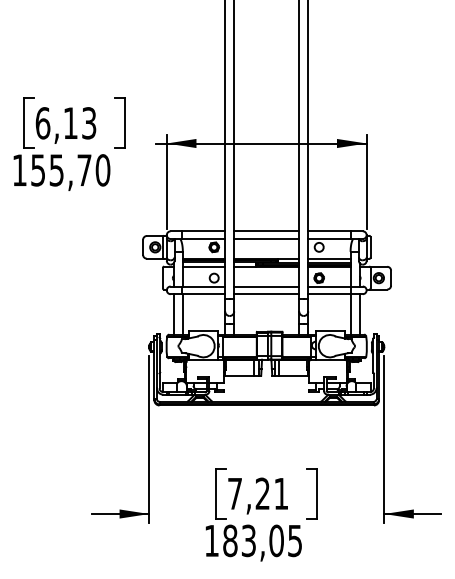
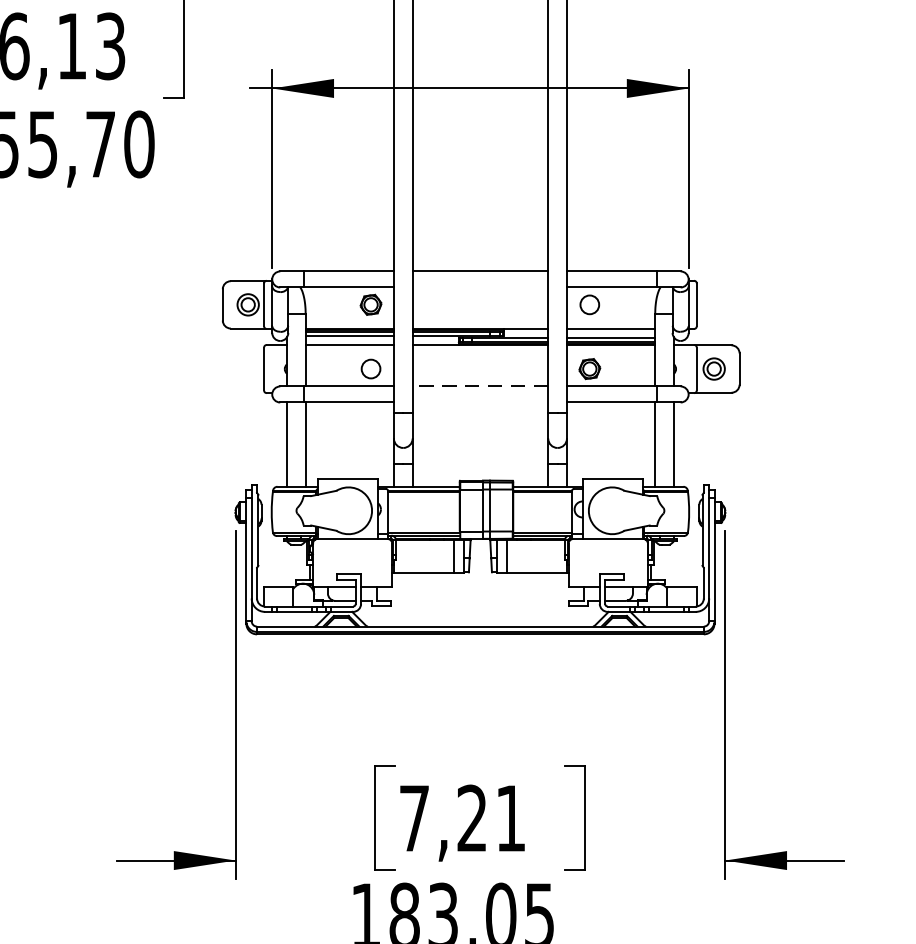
line: (266, 239) -> (479, 288), removed
line: (266, 286) -> (479, 386), solid -> dashed
line: (266, 294) -> (479, 403), removed

